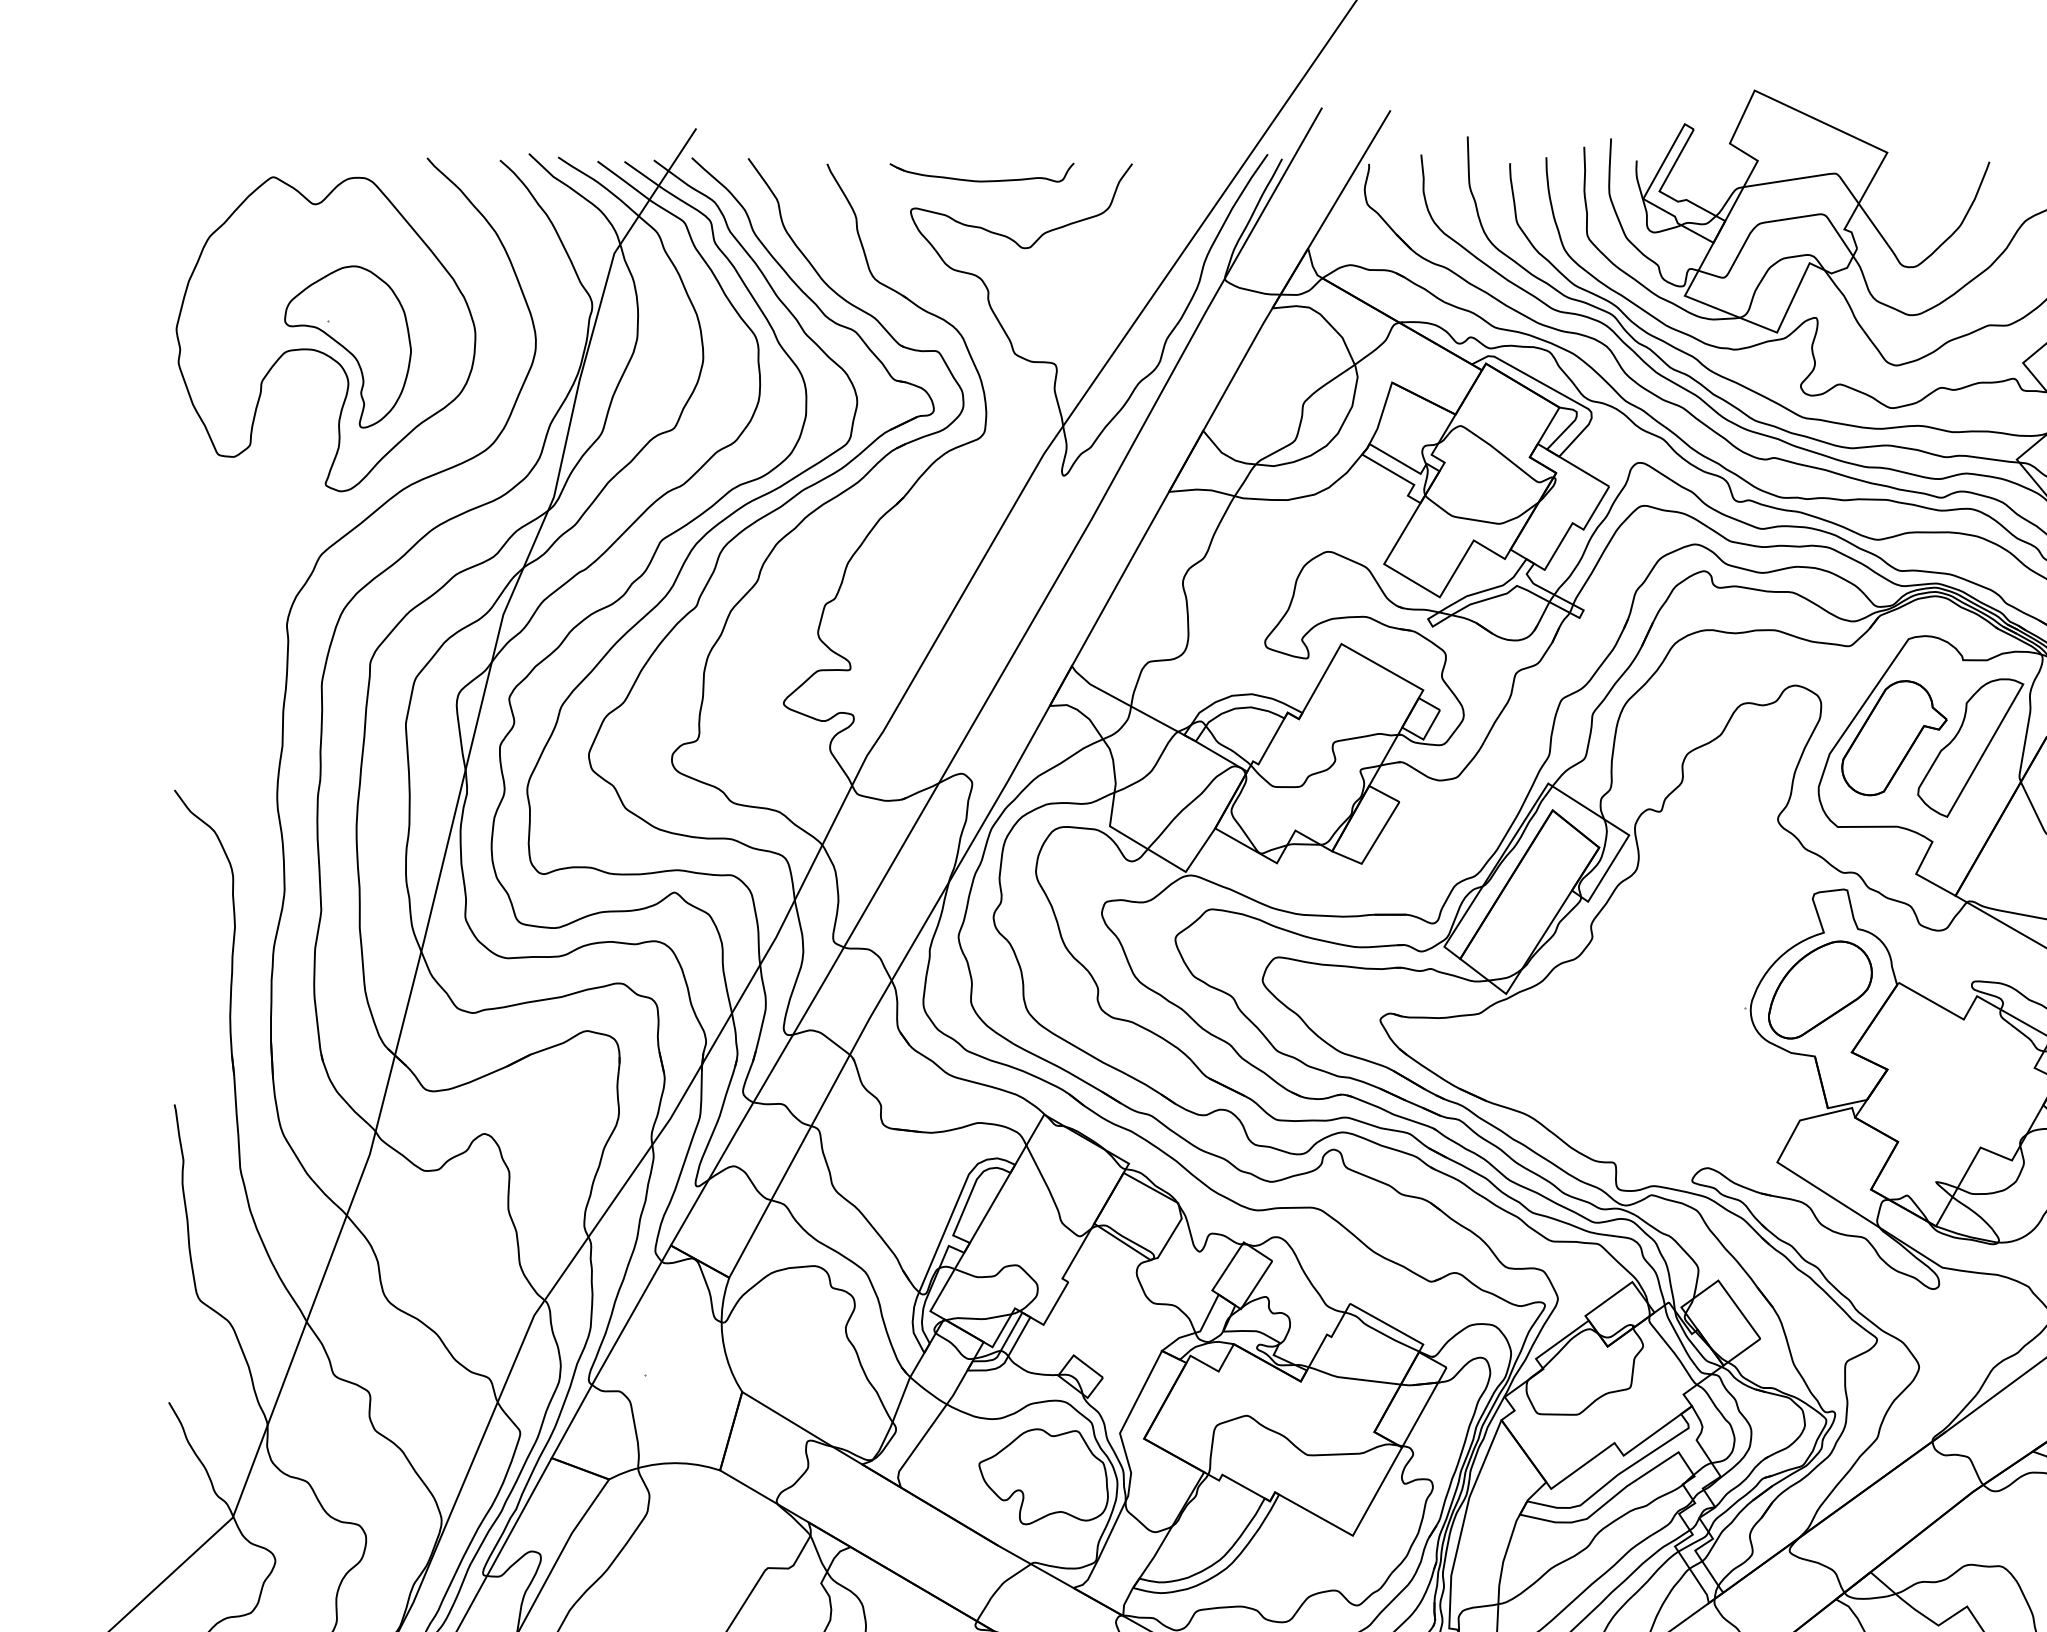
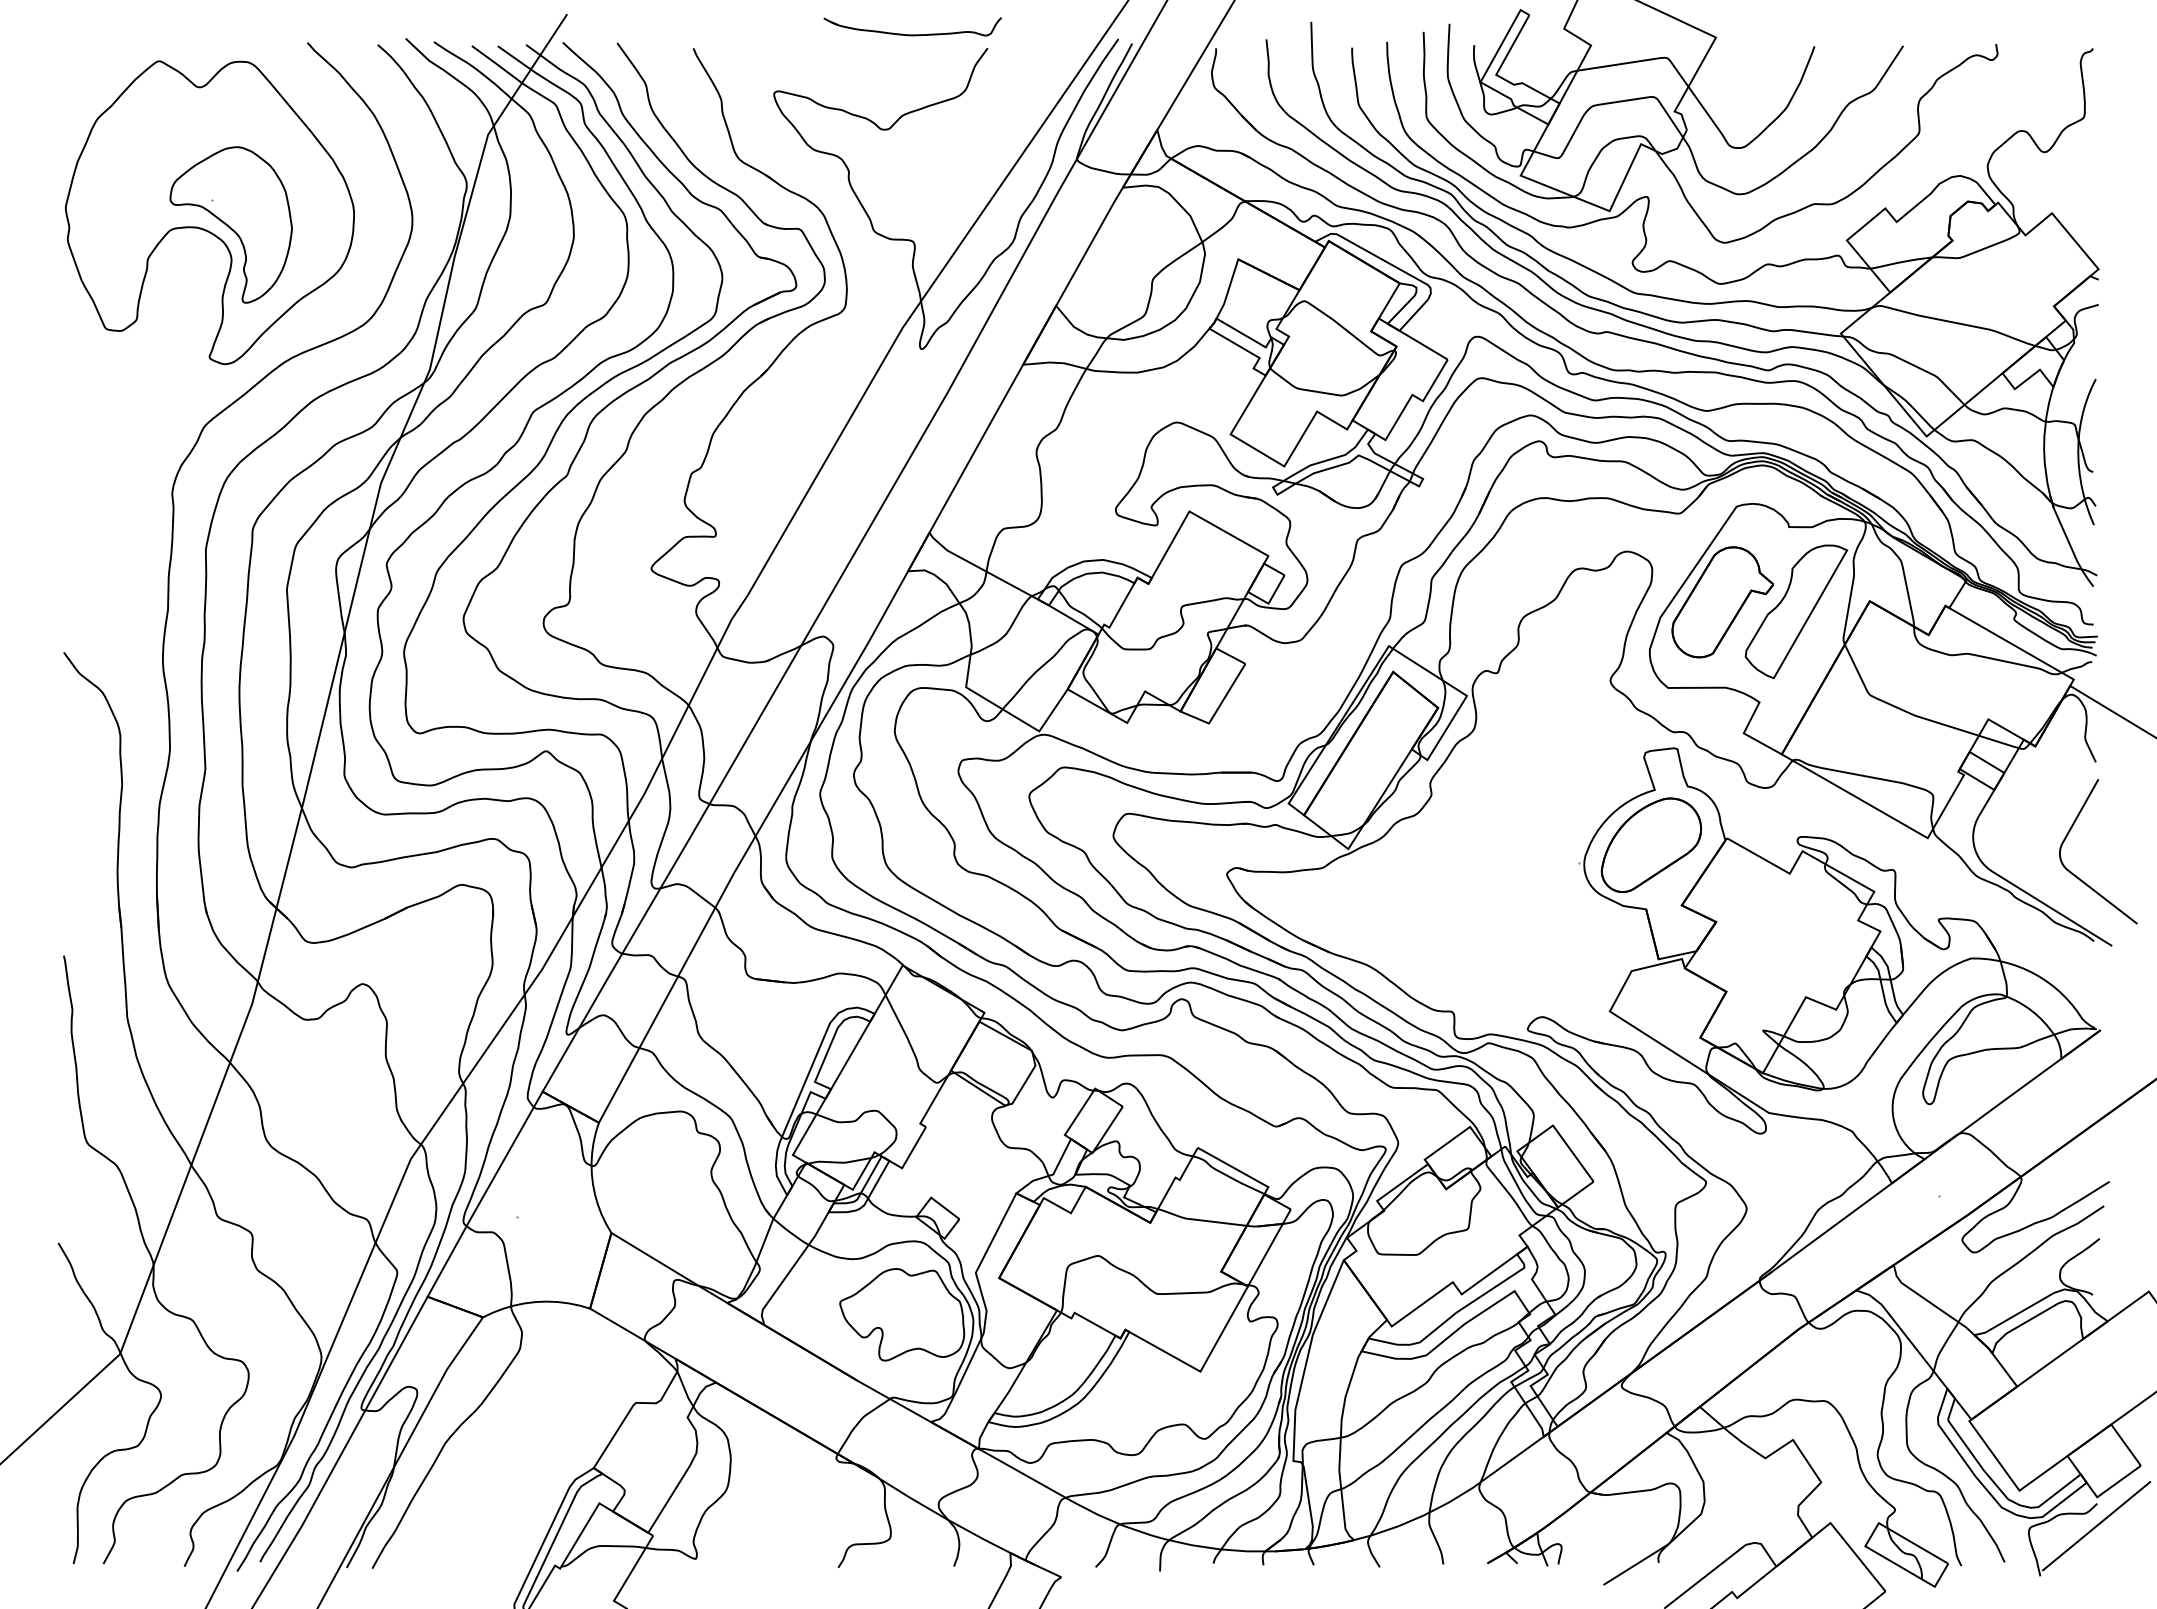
part: (981, 180) -> (912, 34), moved

